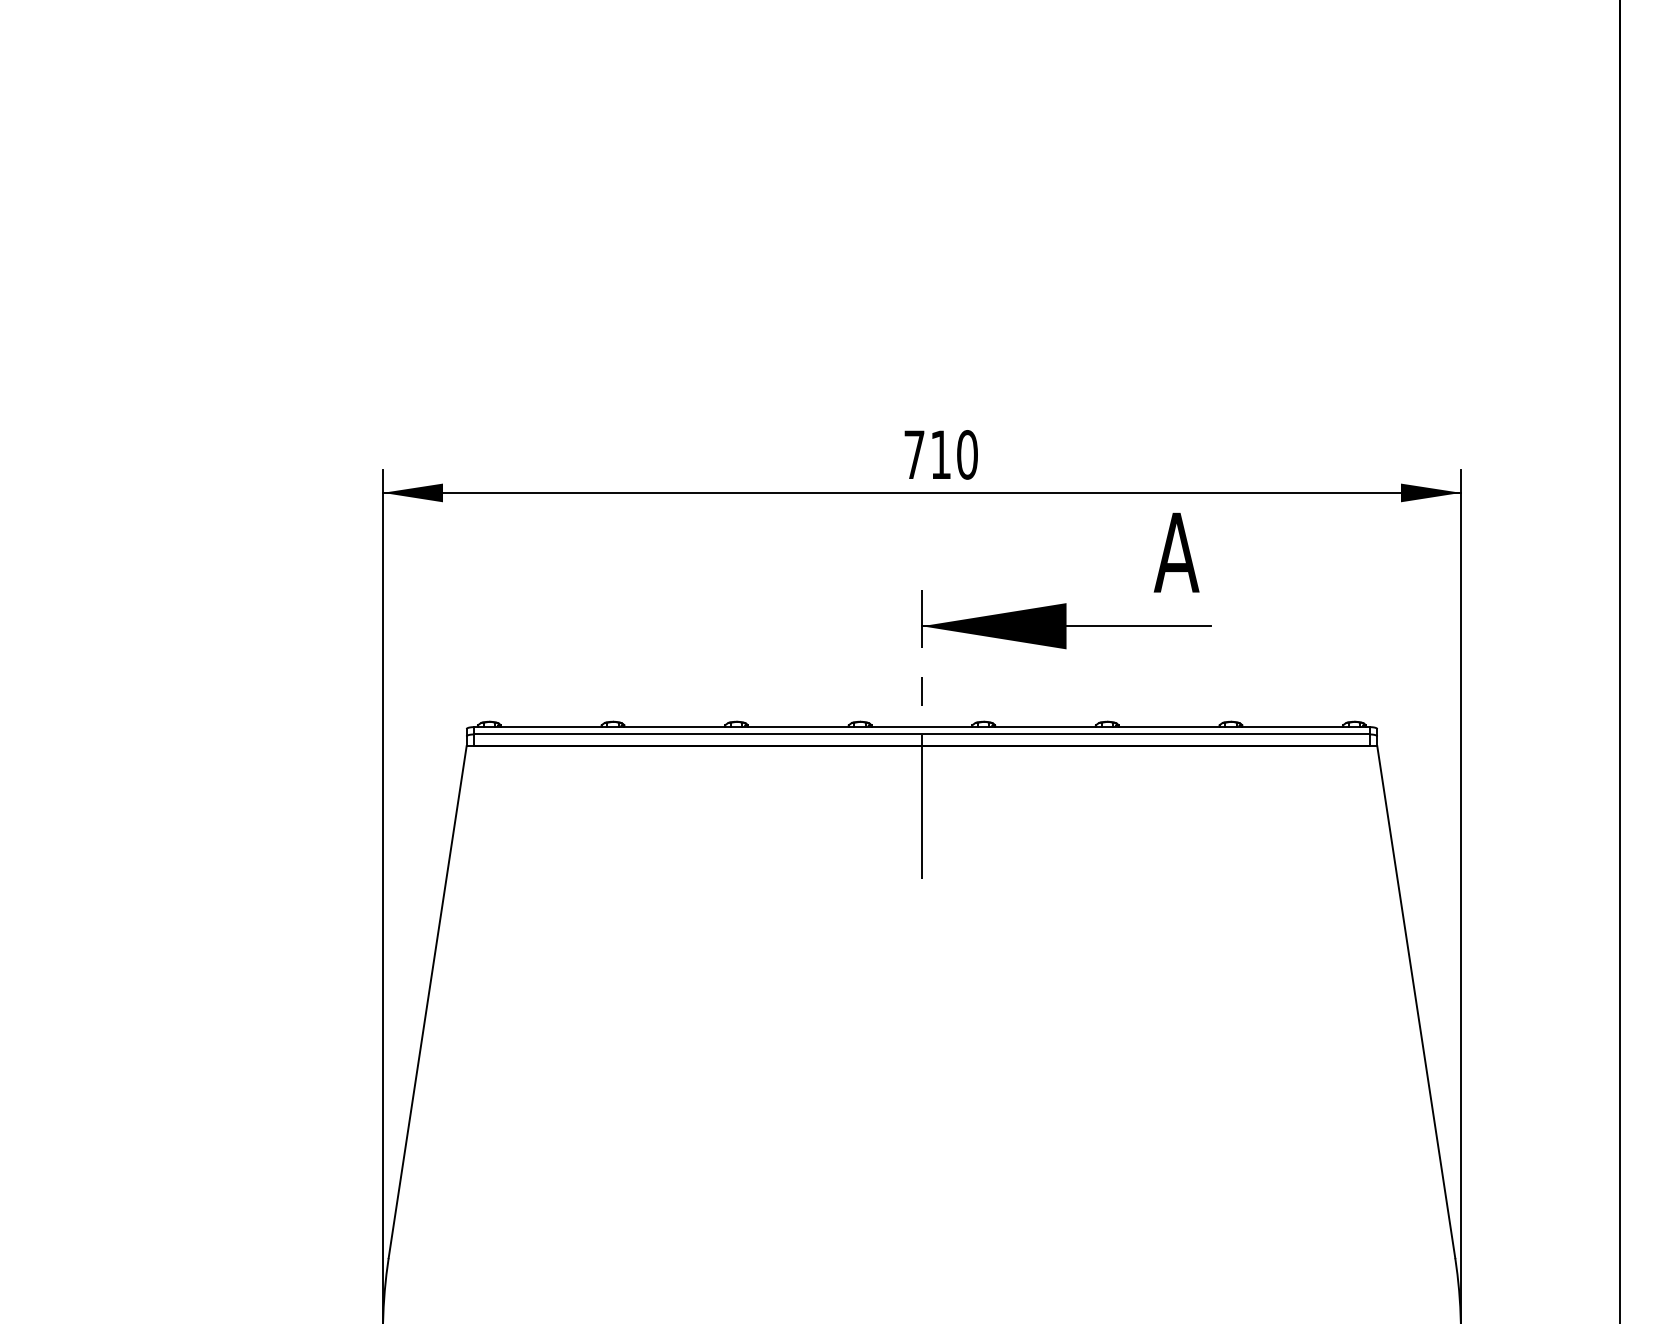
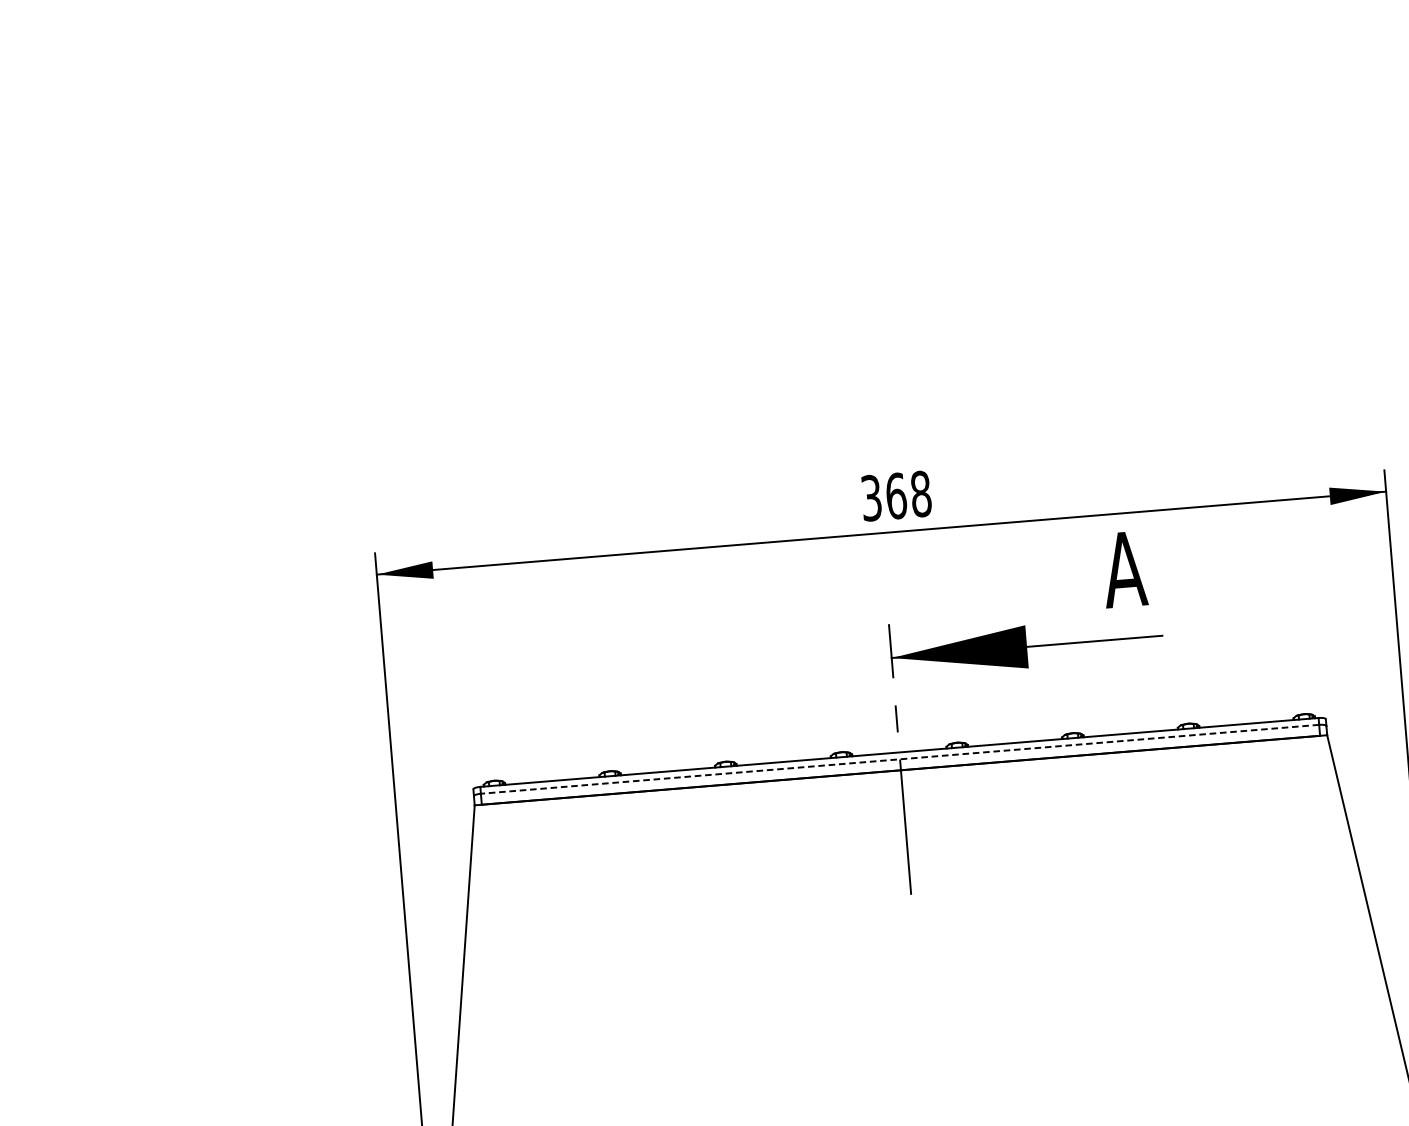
text: (940, 454) -> (895, 495), 710 -> 368
line: (921, 734) -> (899, 759), solid -> dashed

